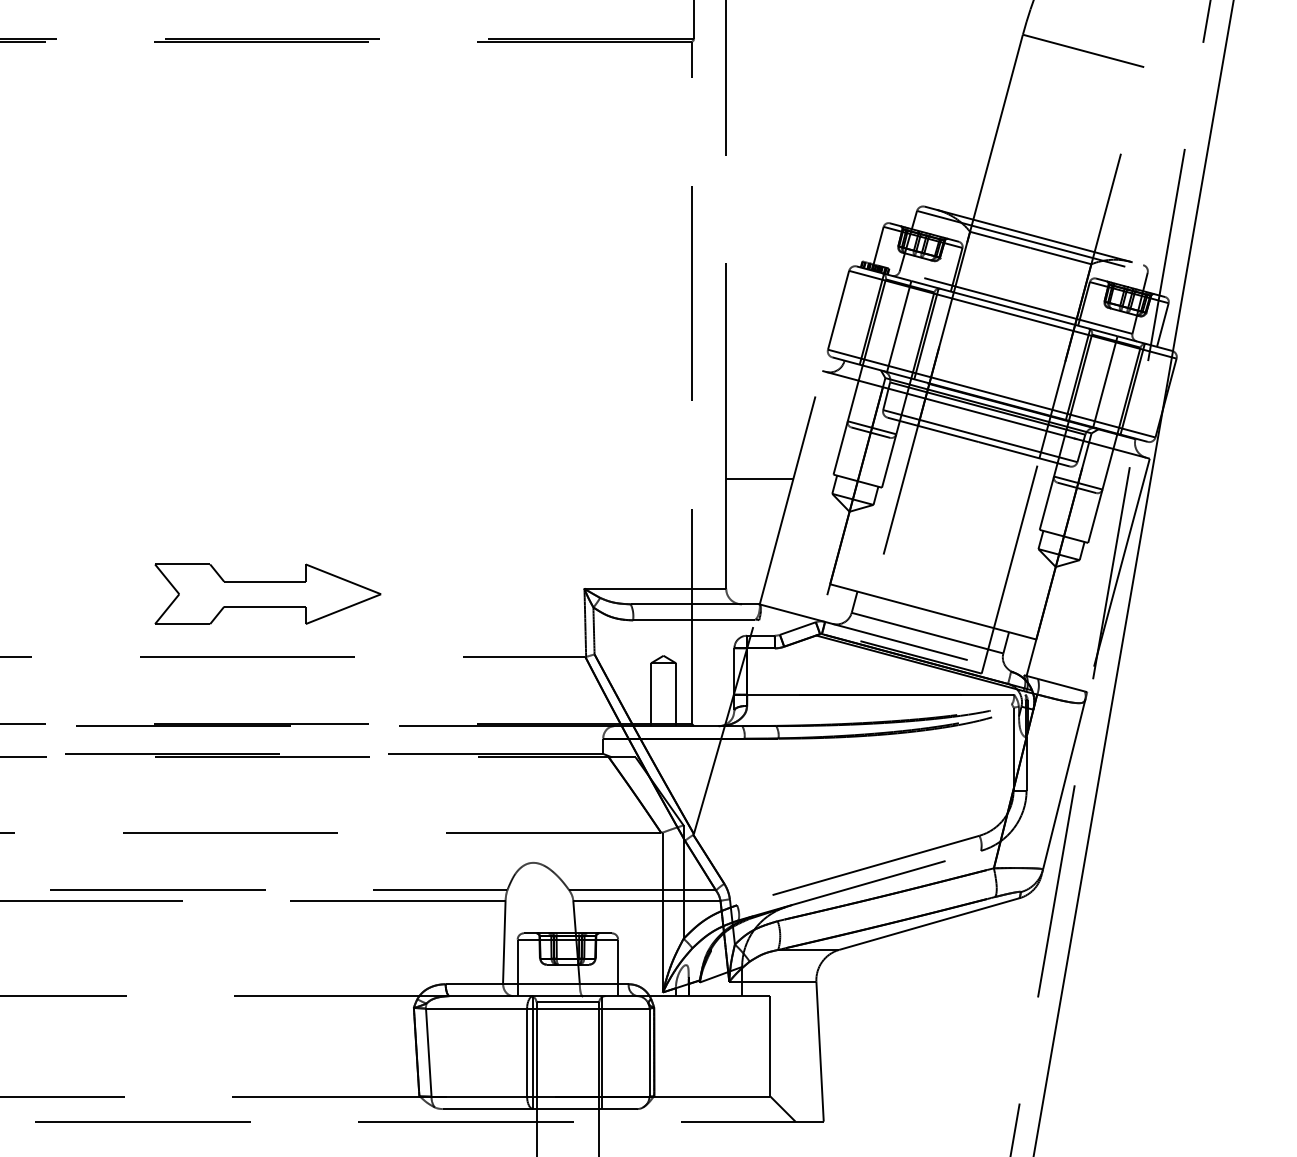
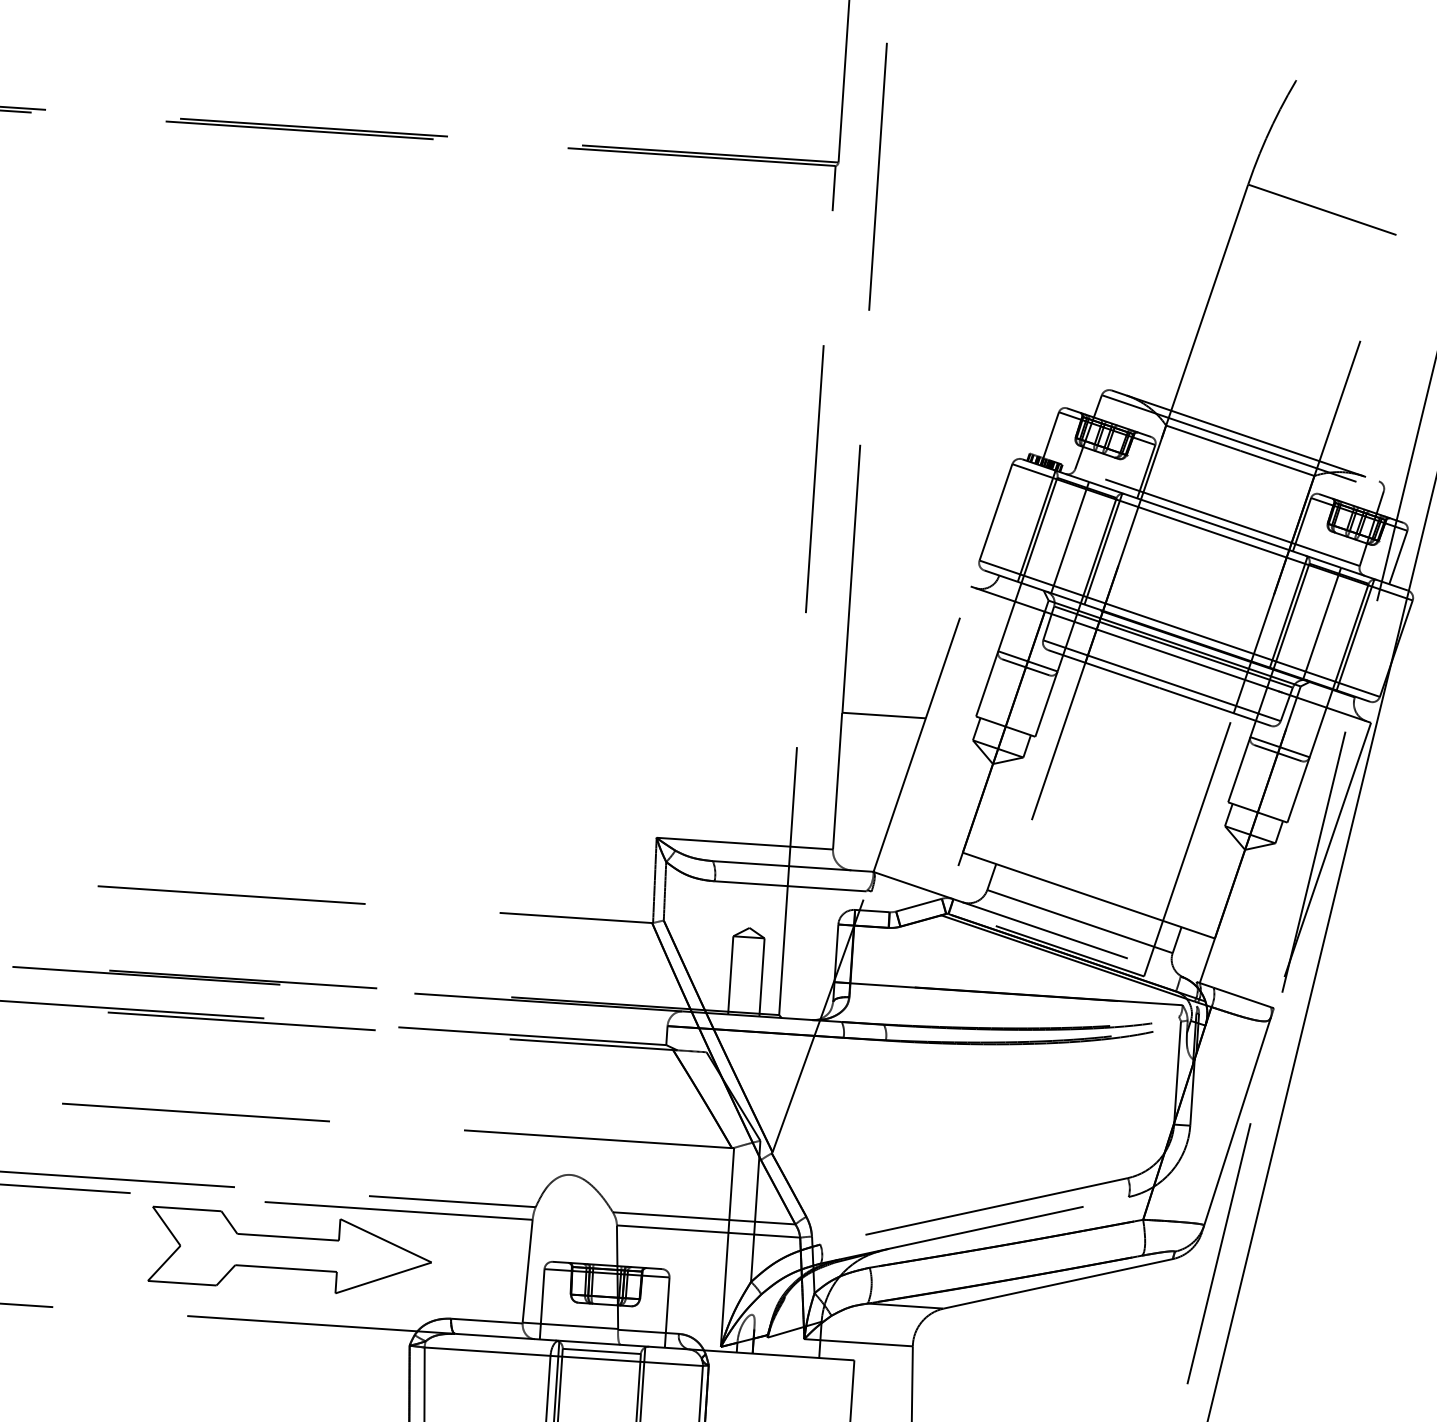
part: (267, 593) -> (290, 1252), moved

